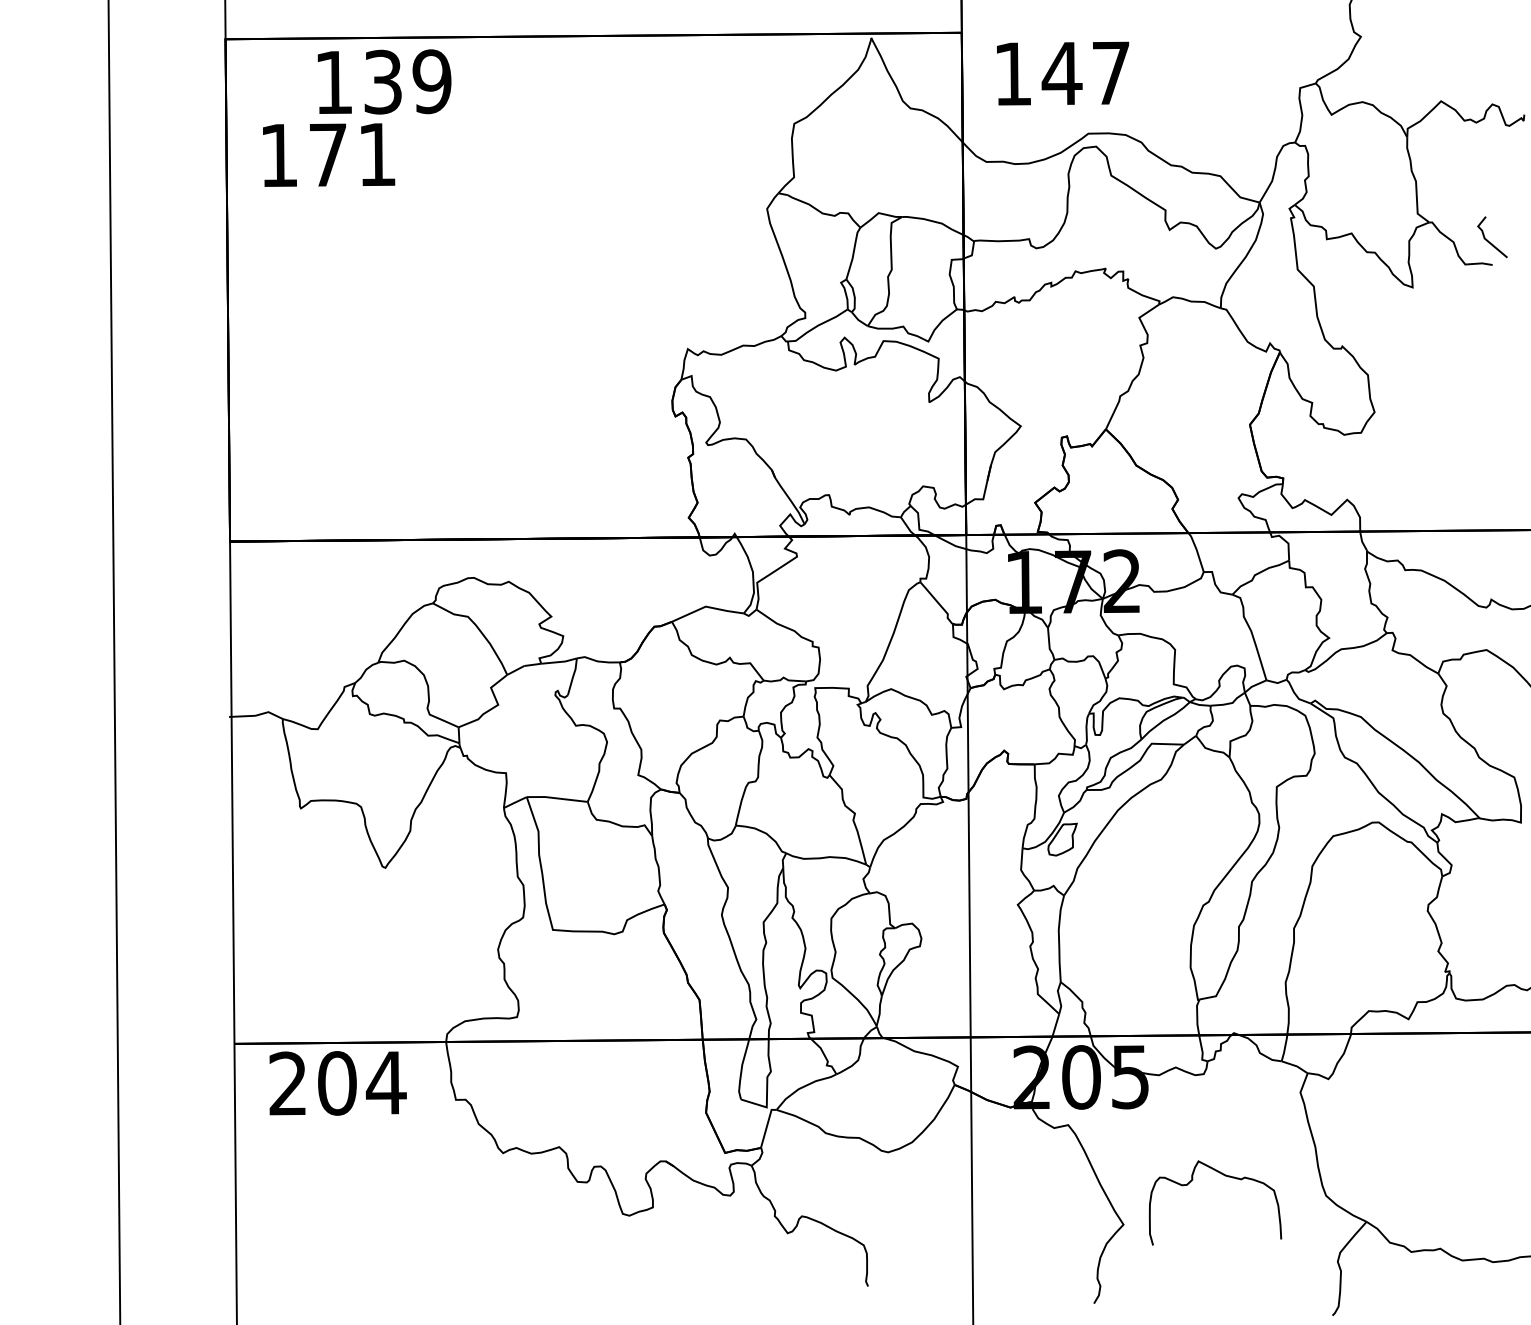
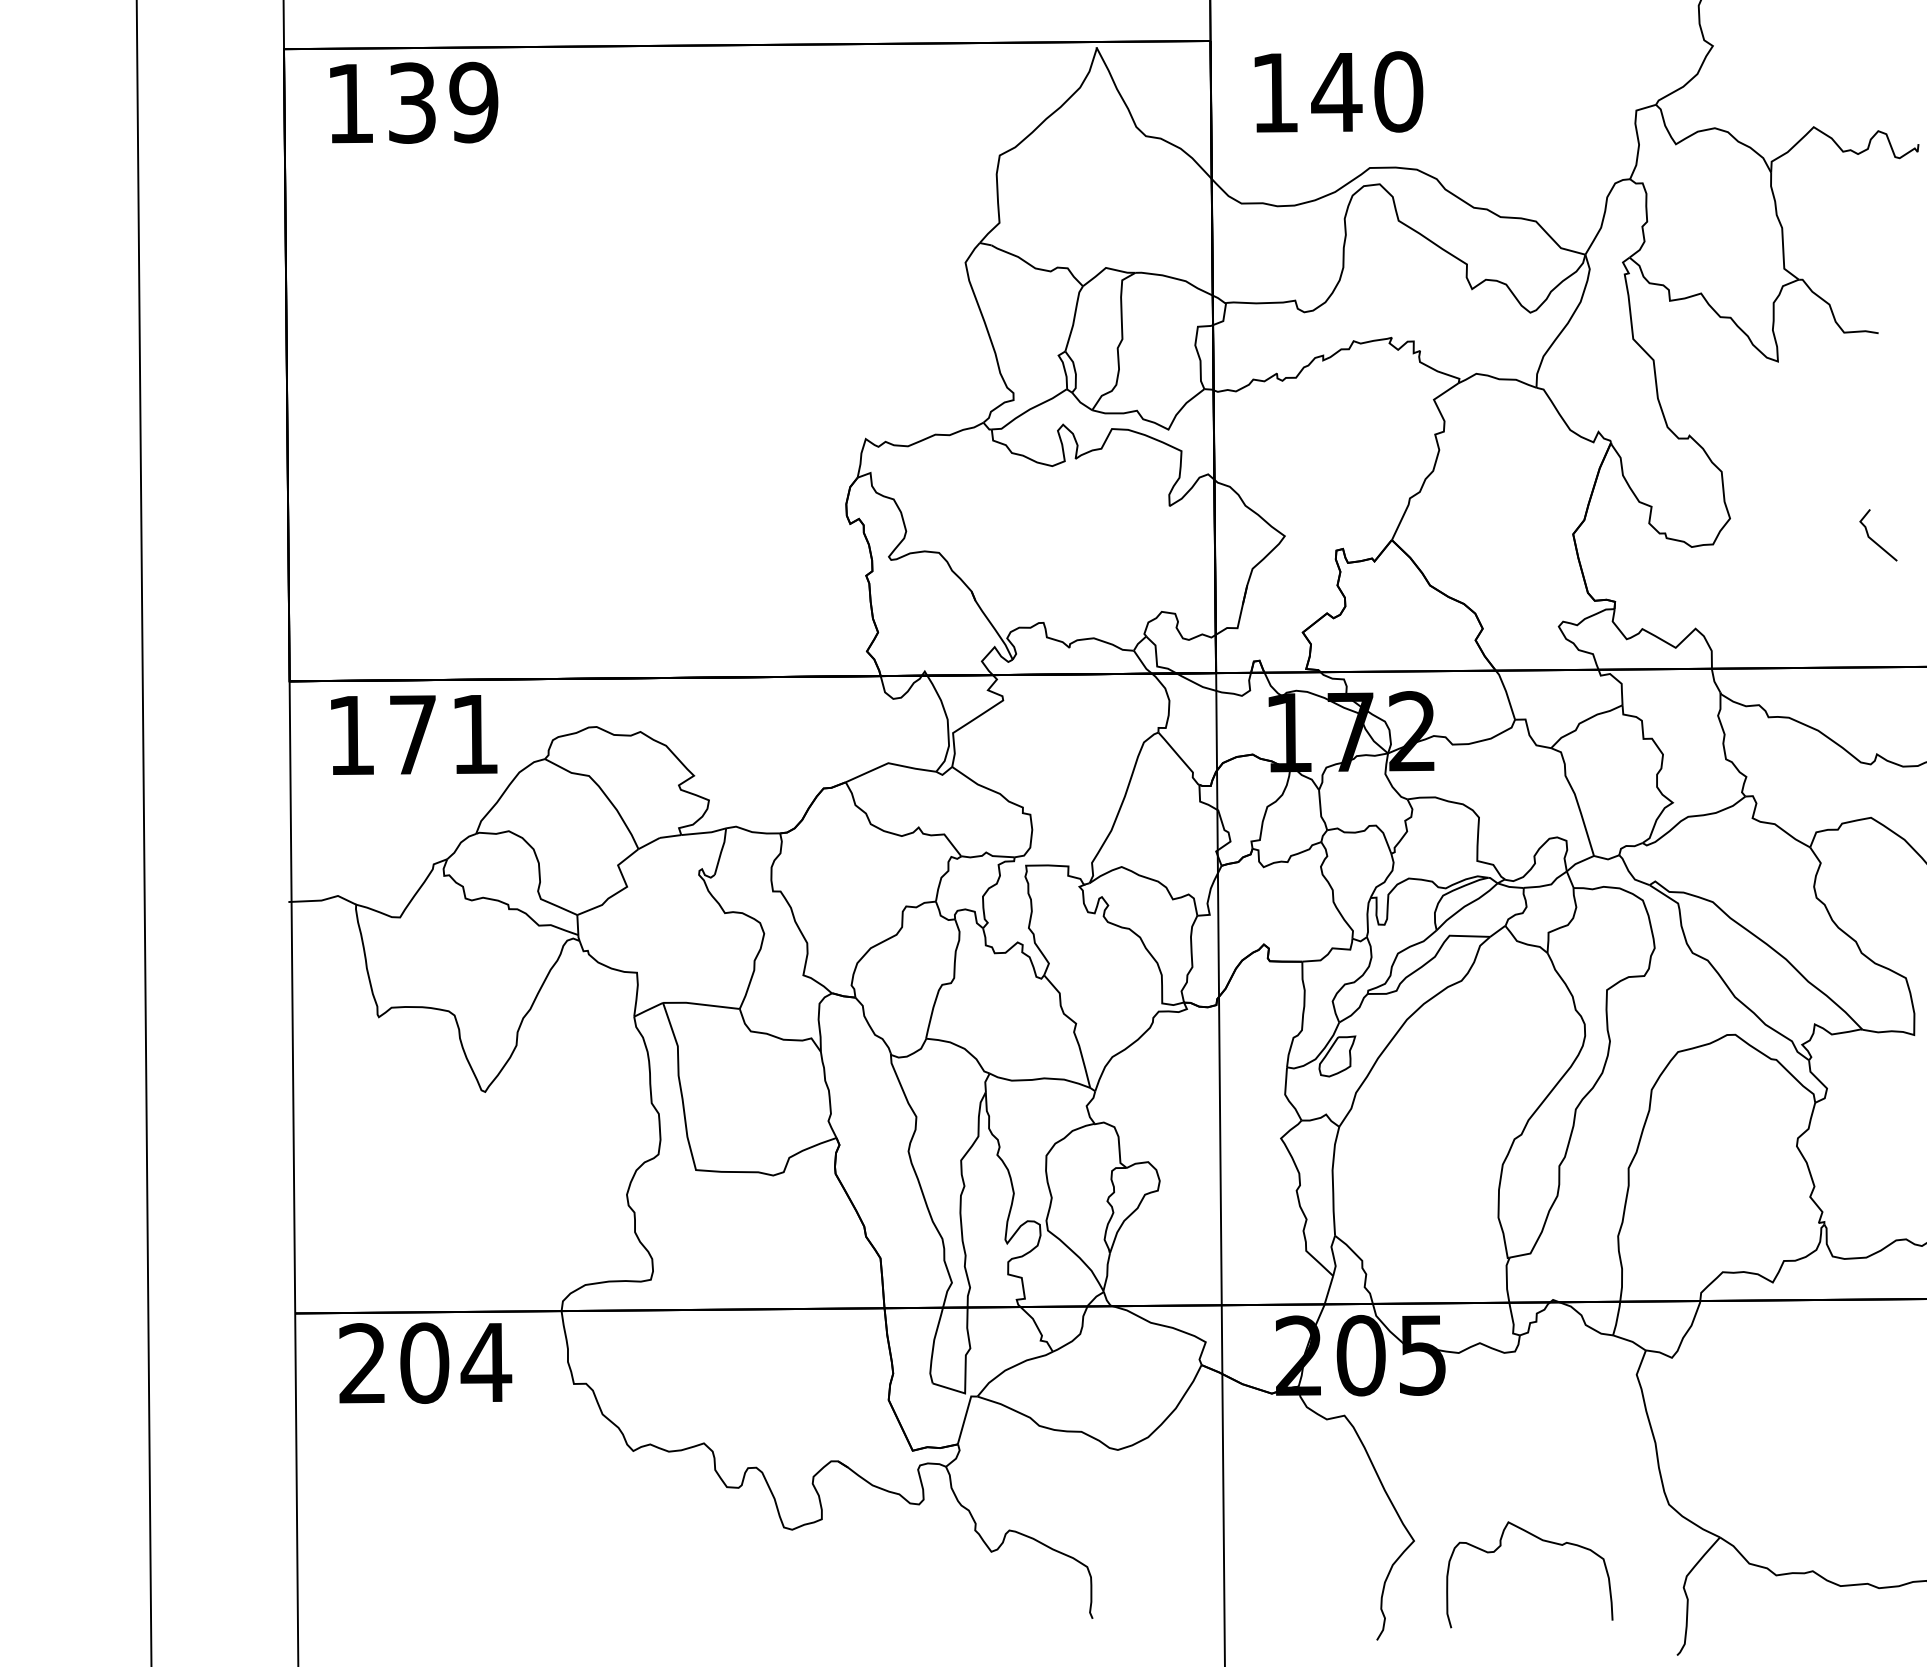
text: (1111, 72) -> (1398, 91), 147 -> 140
text: (384, 81) -> (414, 102), moved
text: (329, 154) -> (414, 734), moved
line: (1488, 240) -> (1873, 539), moved
curve: (1225, 1176) -> (1542, 1541), moved

